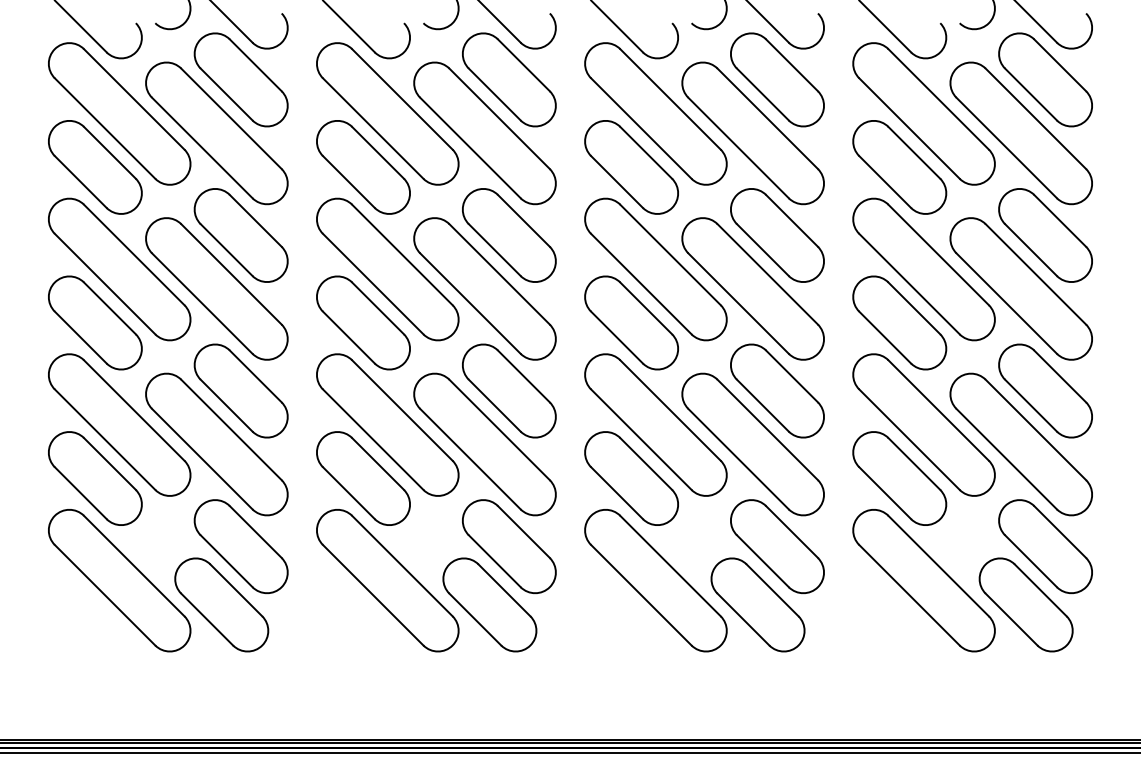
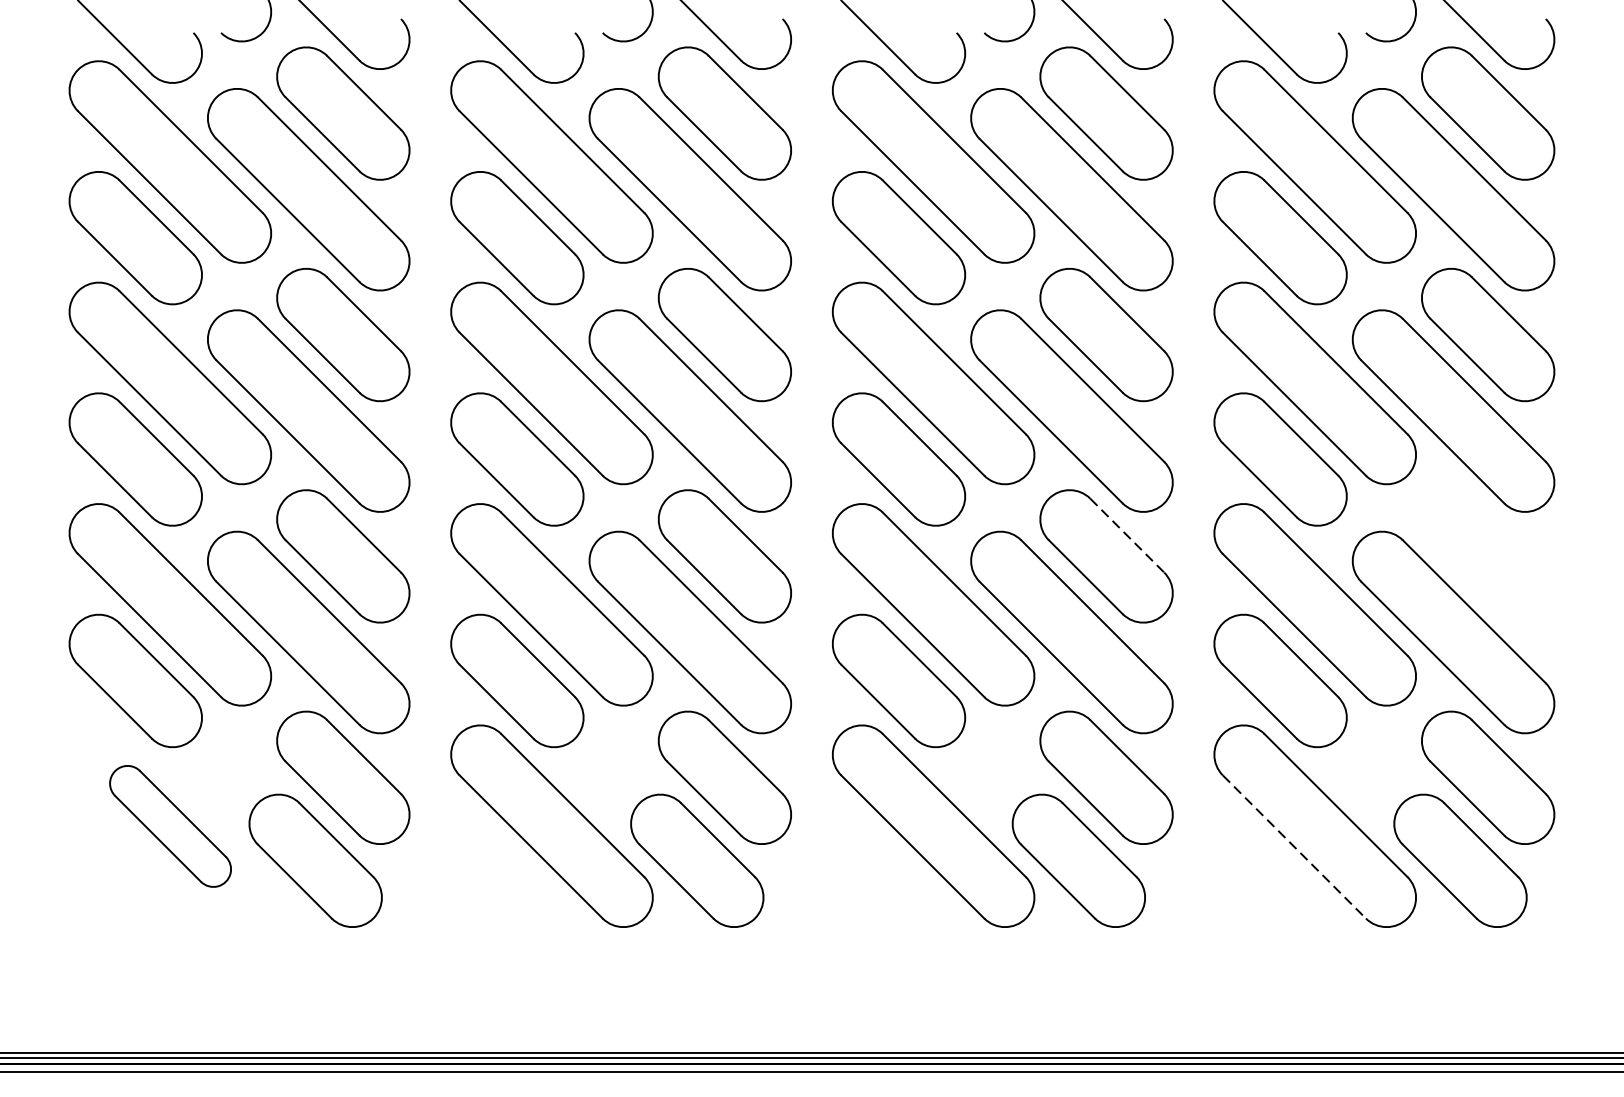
line: (792, 376) -> (1127, 535), solid -> dashed
part: (1045, 390) -> (1488, 555), removed
part: (119, 580) -> (170, 826), size x0.6
line: (909, 595) -> (1294, 847), solid -> dashed

